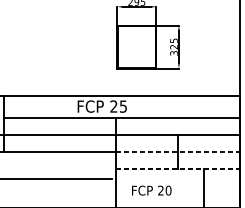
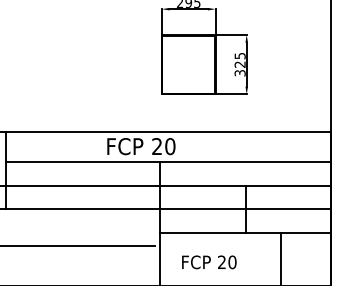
text: (123, 106) -> (170, 146), 25 -> 20
line: (178, 152) -> (246, 209), dashed -> solid
line: (178, 168) -> (246, 232), dashed -> solid

